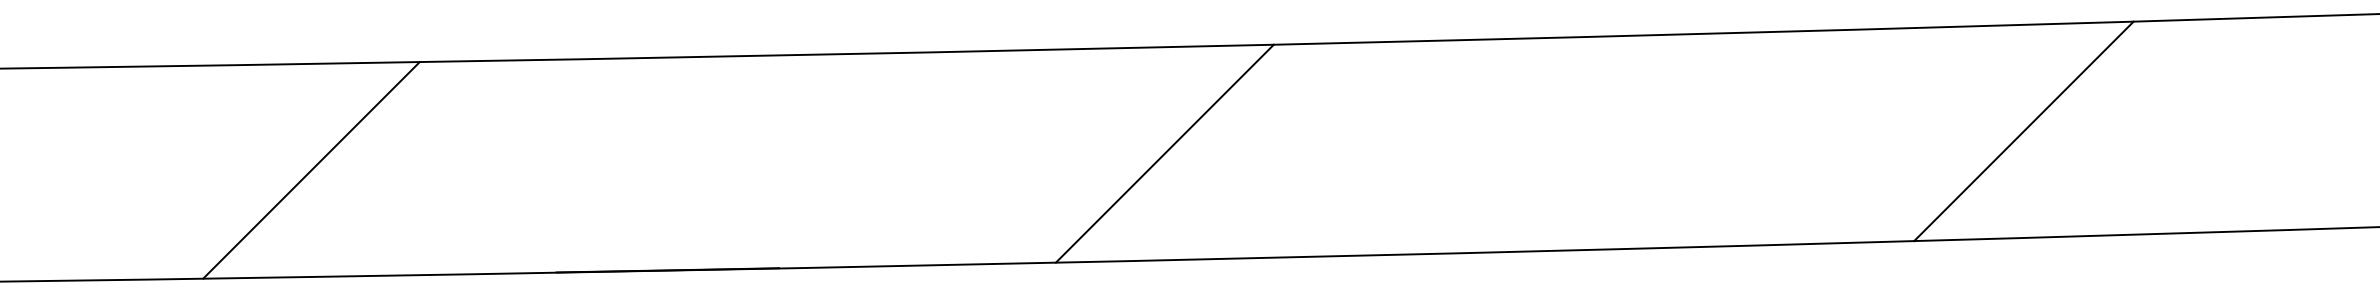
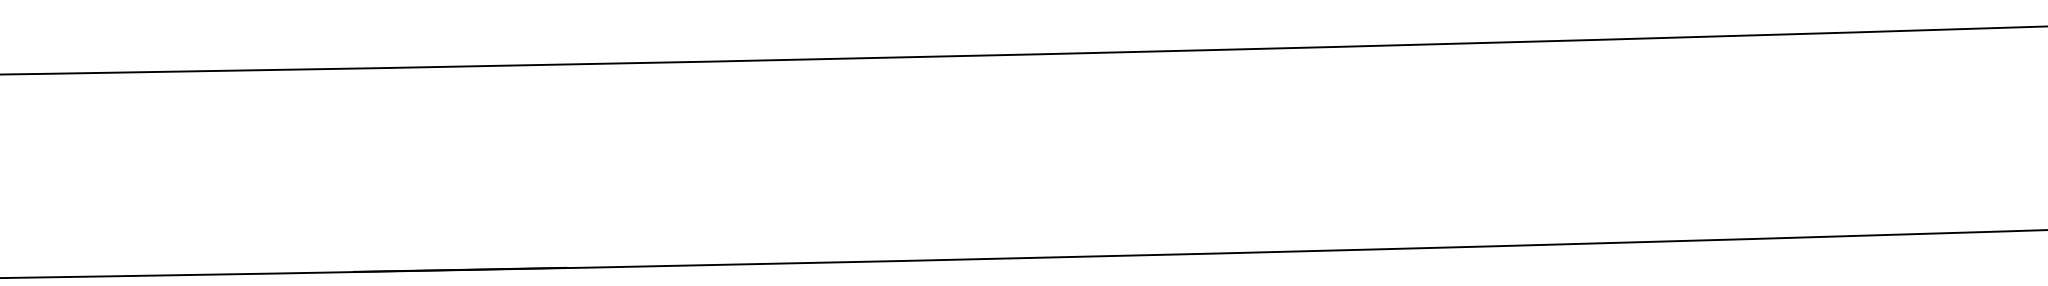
line: (2023, 131) -> (1755, 137), removed
line: (1164, 153) -> (934, 158), removed
line: (311, 170) -> (119, 174), removed

